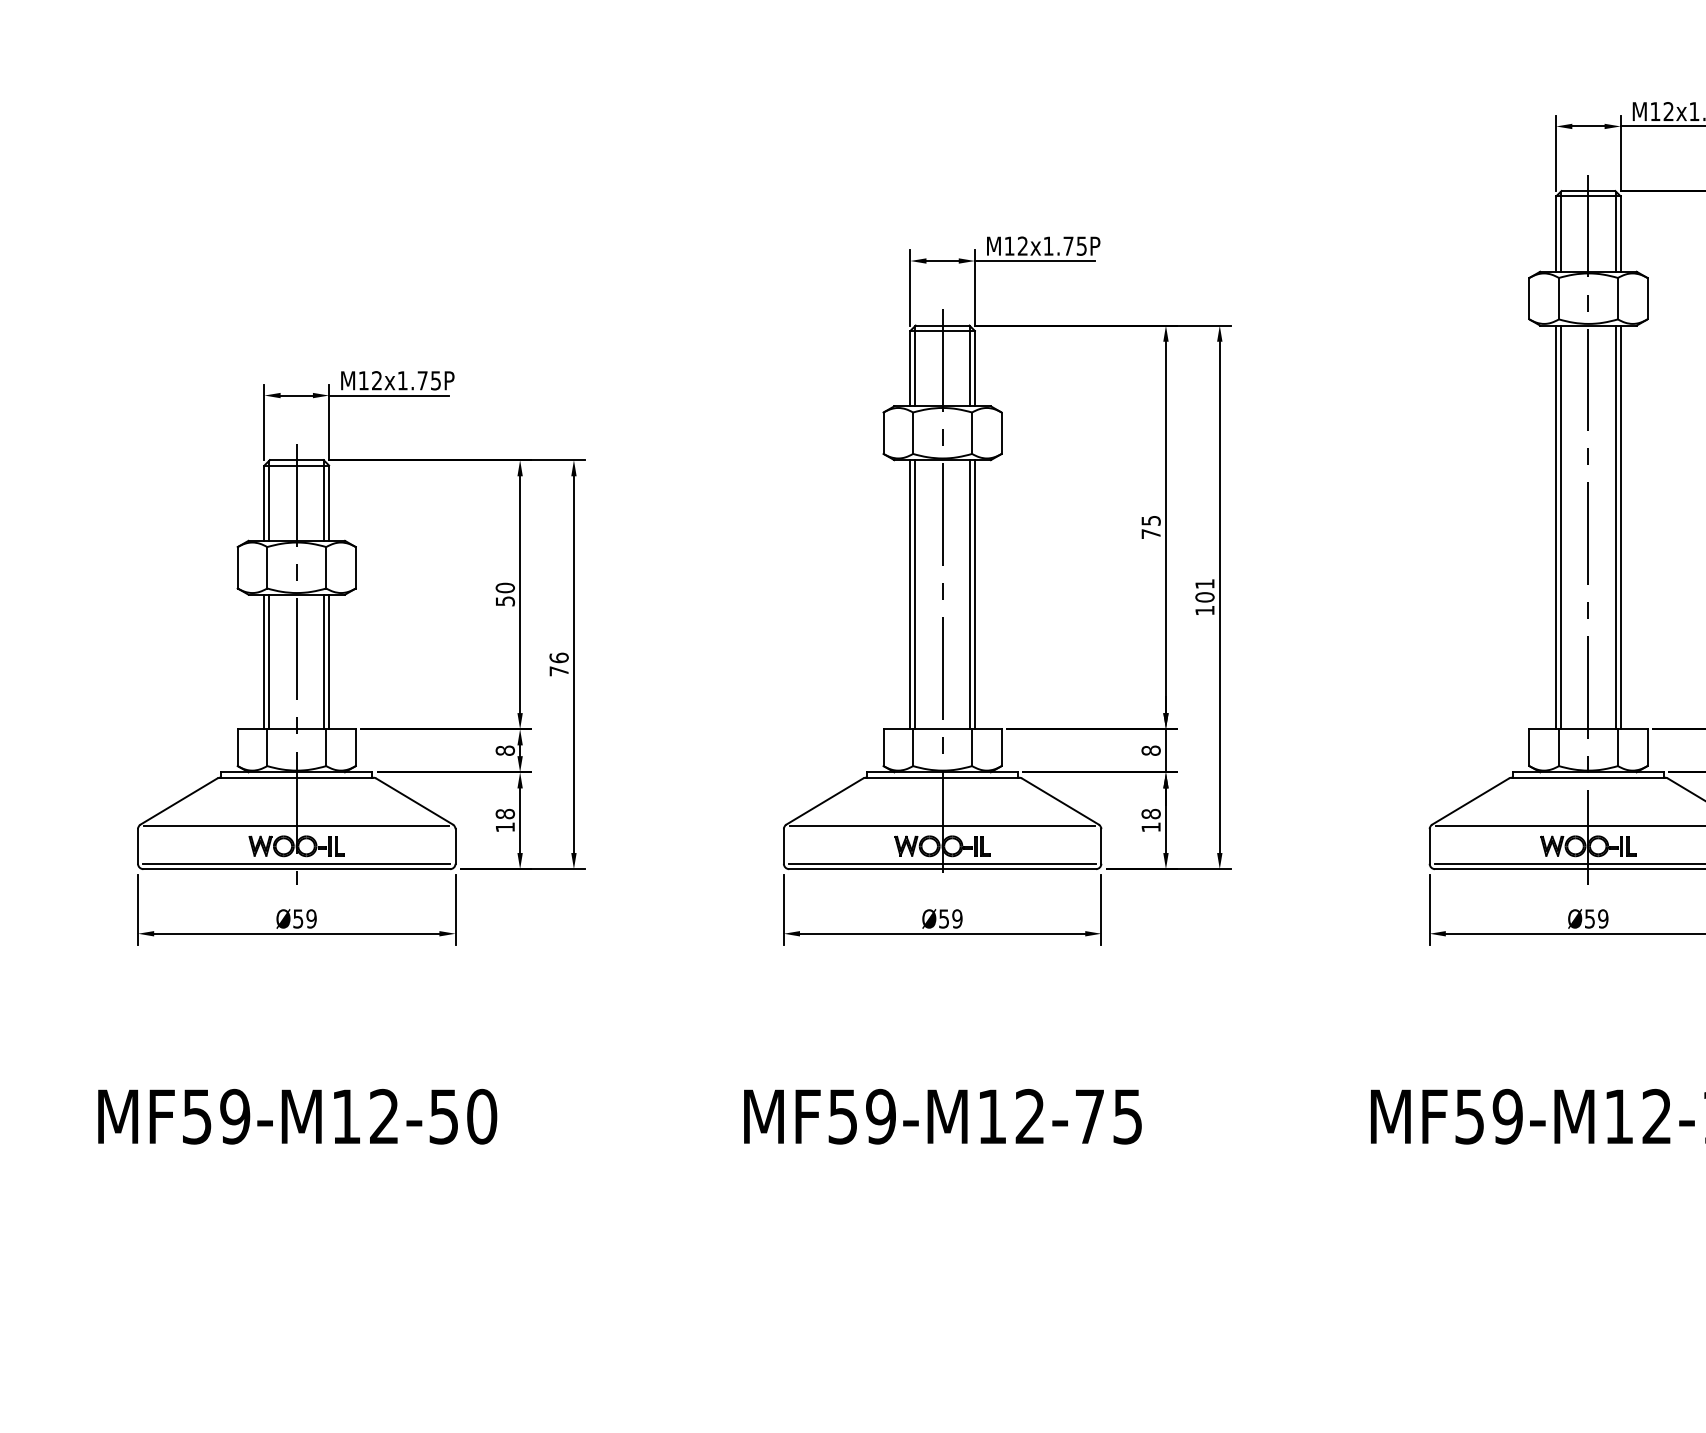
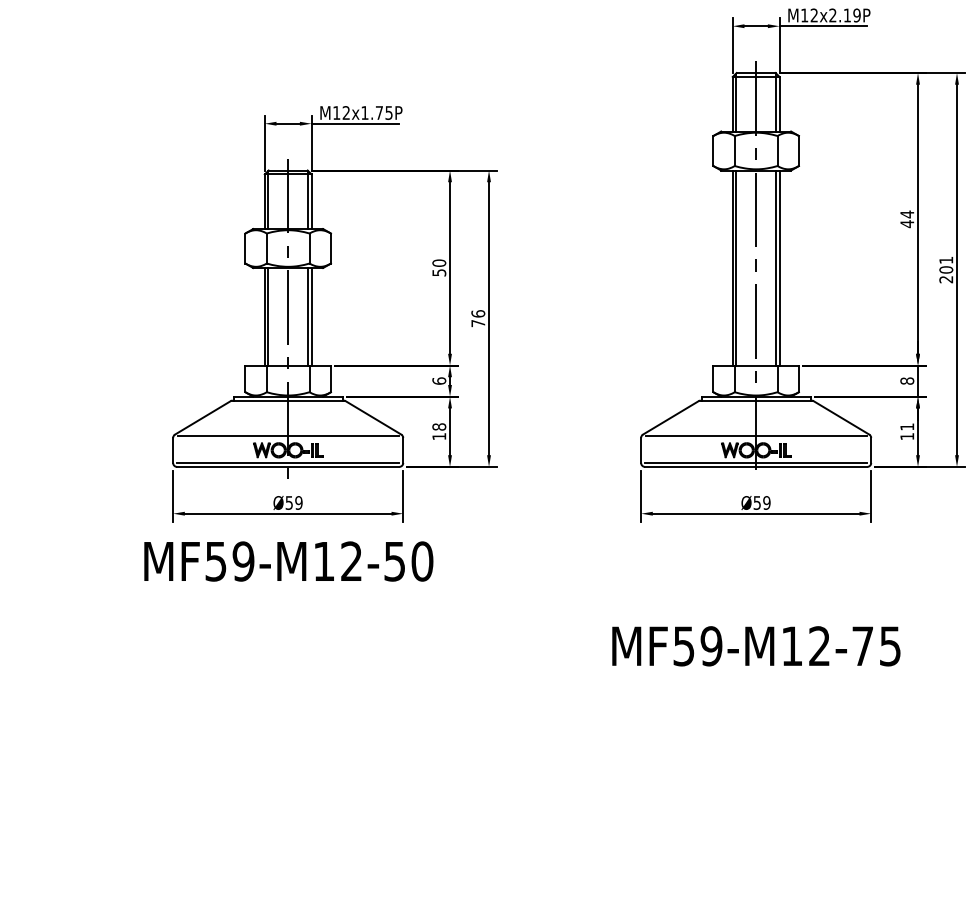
text: (1064, 245) -> (844, 15), M12x1.75P -> M12x2.19P
text: (1150, 527) -> (906, 219), 75 -> 44
text: (1204, 610) -> (945, 279), 101 -> 201
text: (504, 750) -> (438, 380), 8 -> 6
text: (1150, 813) -> (906, 426), 18 -> 11
text: (297, 1116) -> (288, 561), moved

